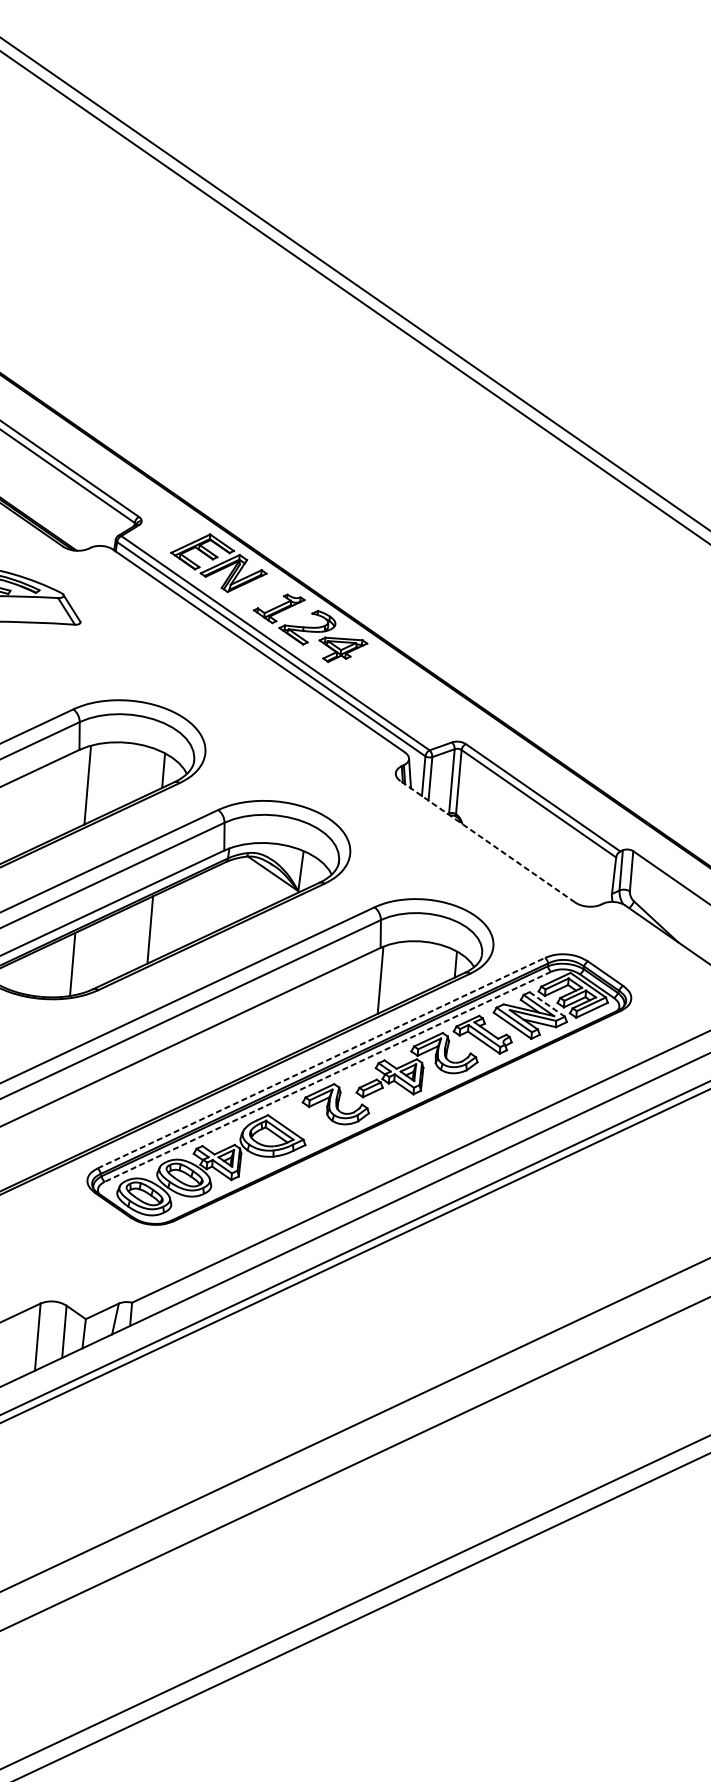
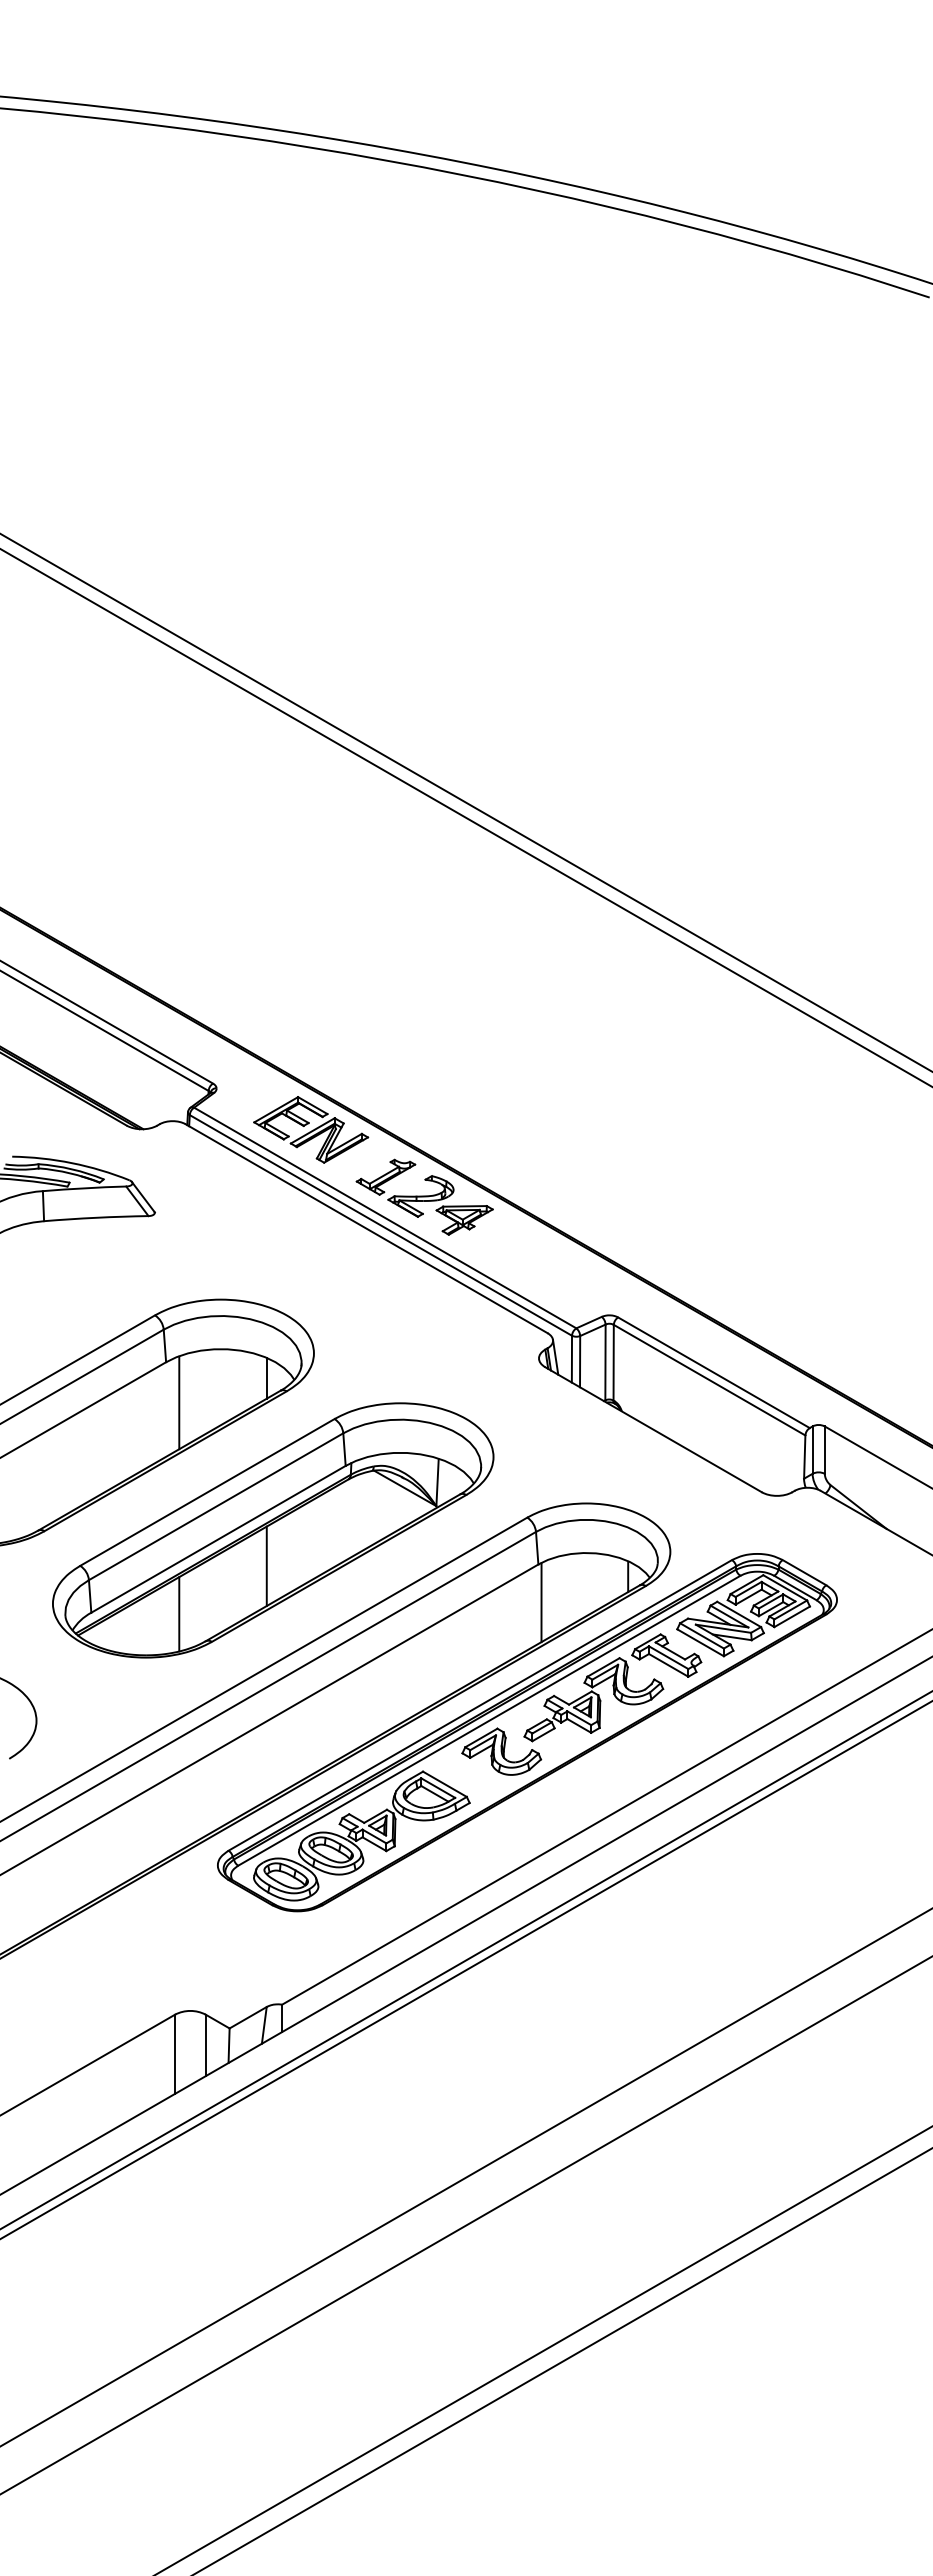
line: (487, 841) -> (653, 1429), dashed -> solid
line: (547, 1004) -> (739, 1614), dashed -> solid
line: (321, 1063) -> (480, 1705), dashed -> solid
line: (328, 1076) -> (489, 1720), dashed -> solid

